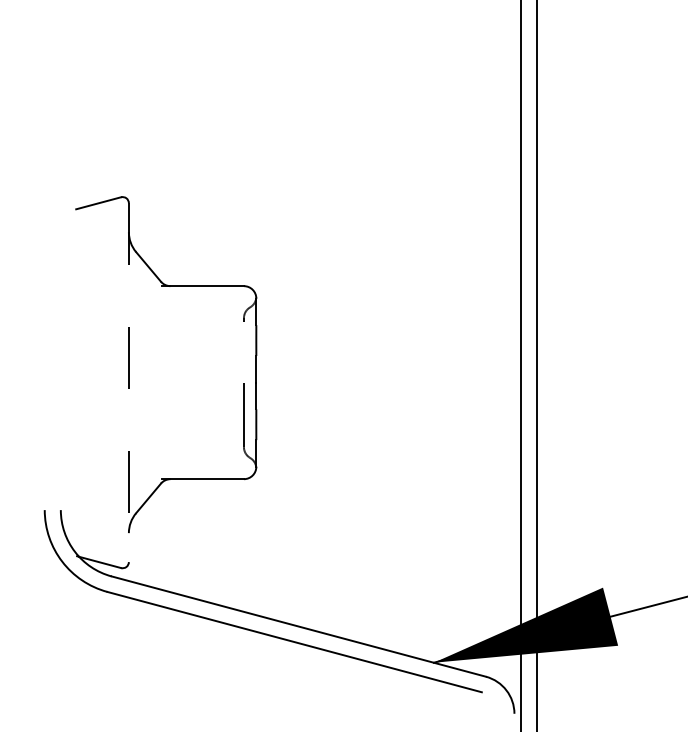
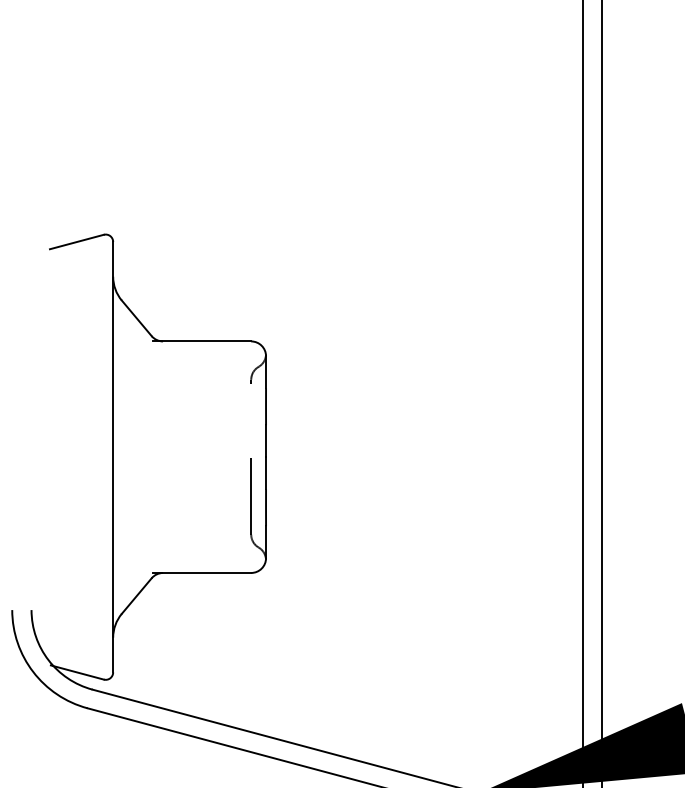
line: (128, 383) -> (112, 458), dashed -> solid

